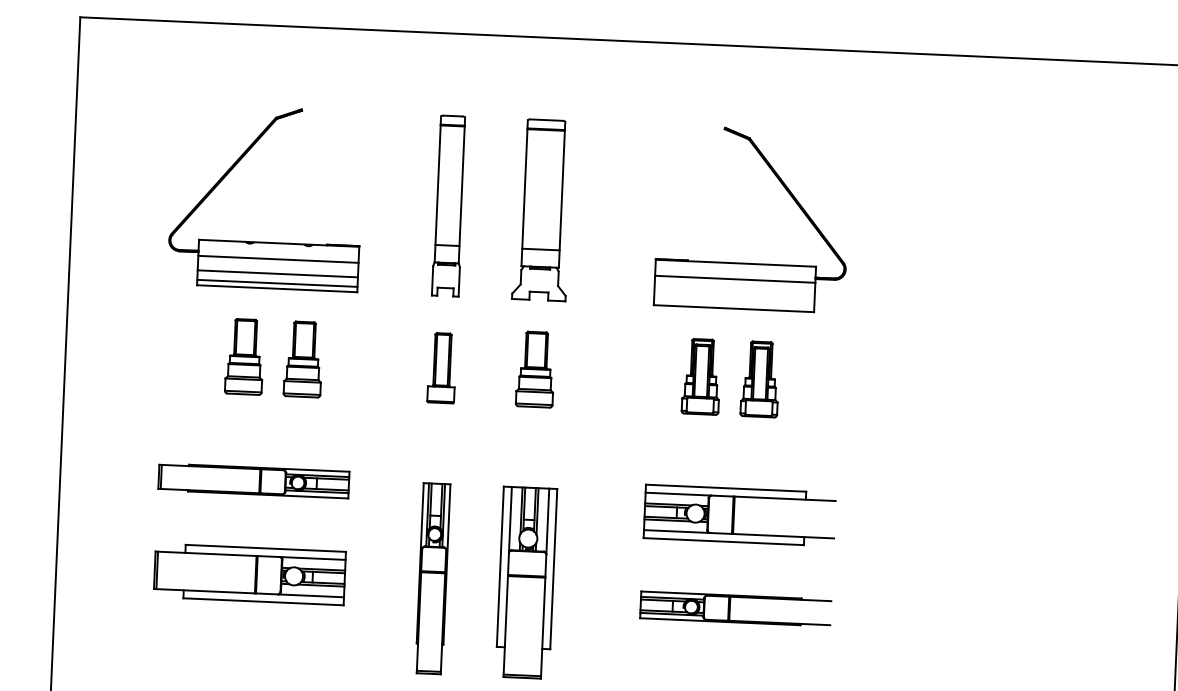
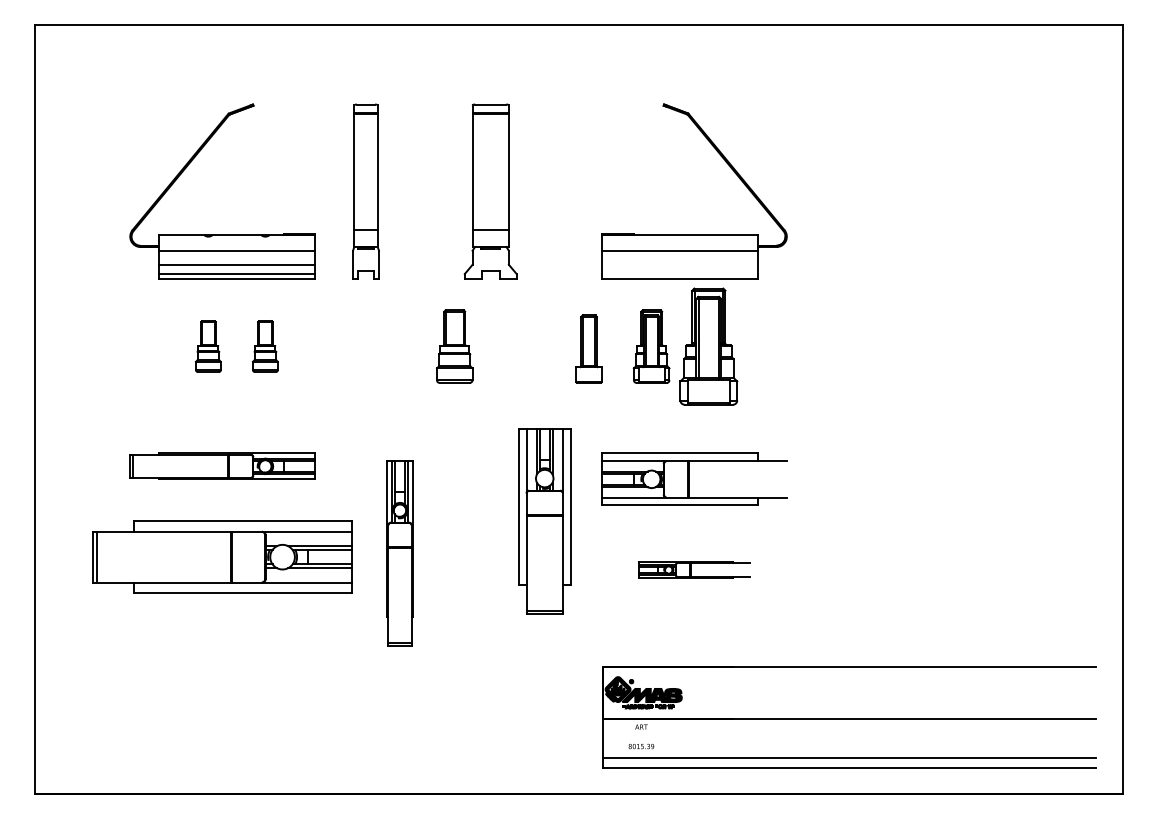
part: (448, 205) -> (365, 191), moved
part: (244, 356) -> (208, 346), size x0.7
part: (303, 359) -> (265, 346), size x0.7
part: (441, 367) -> (588, 348), moved
part: (535, 369) -> (454, 346), moved
part: (760, 379) -> (708, 346), size x1.6
part: (249, 573) -> (222, 556), size x1.4
part: (526, 582) -> (544, 521), moved
part: (735, 608) -> (694, 569), size x0.6

